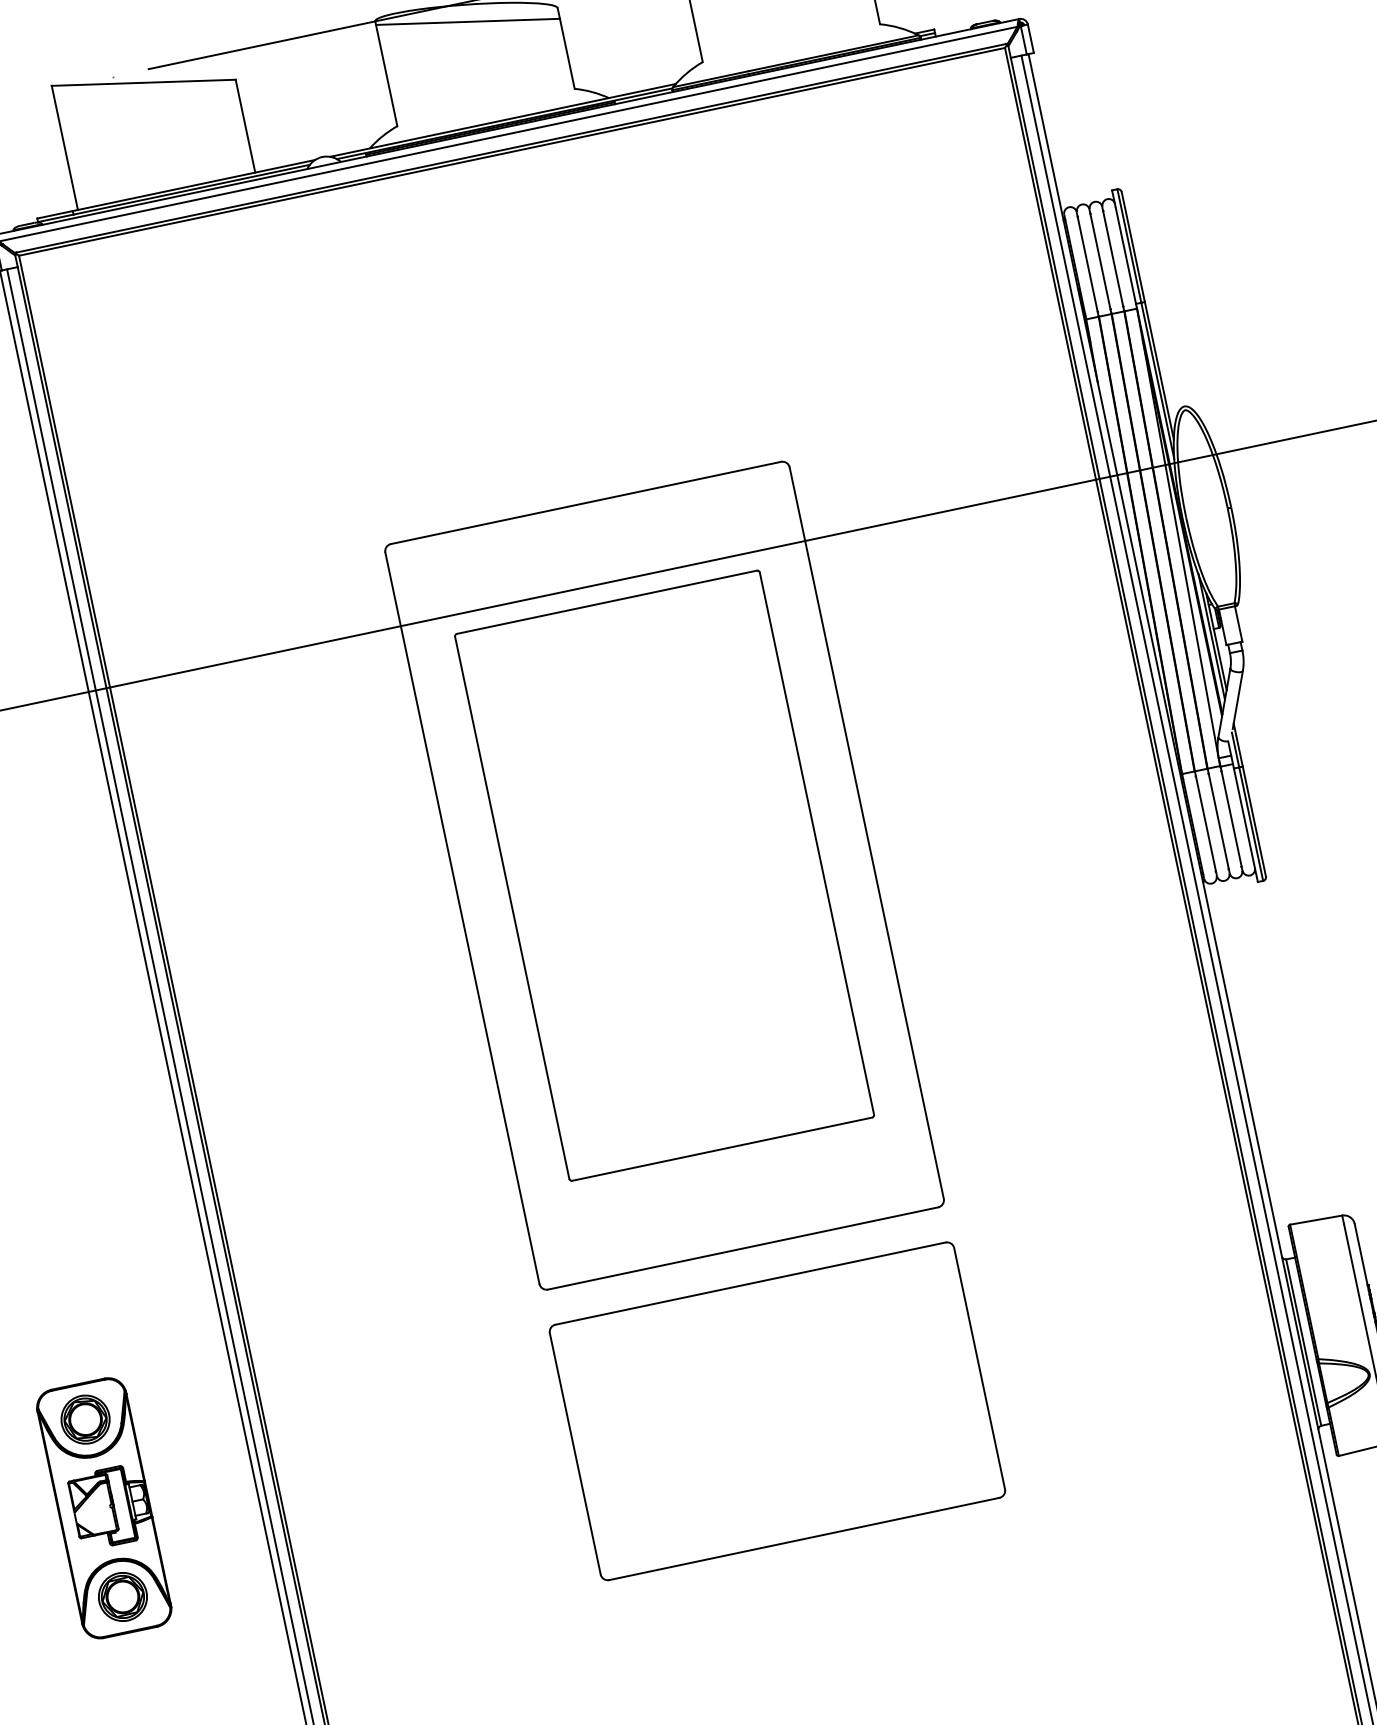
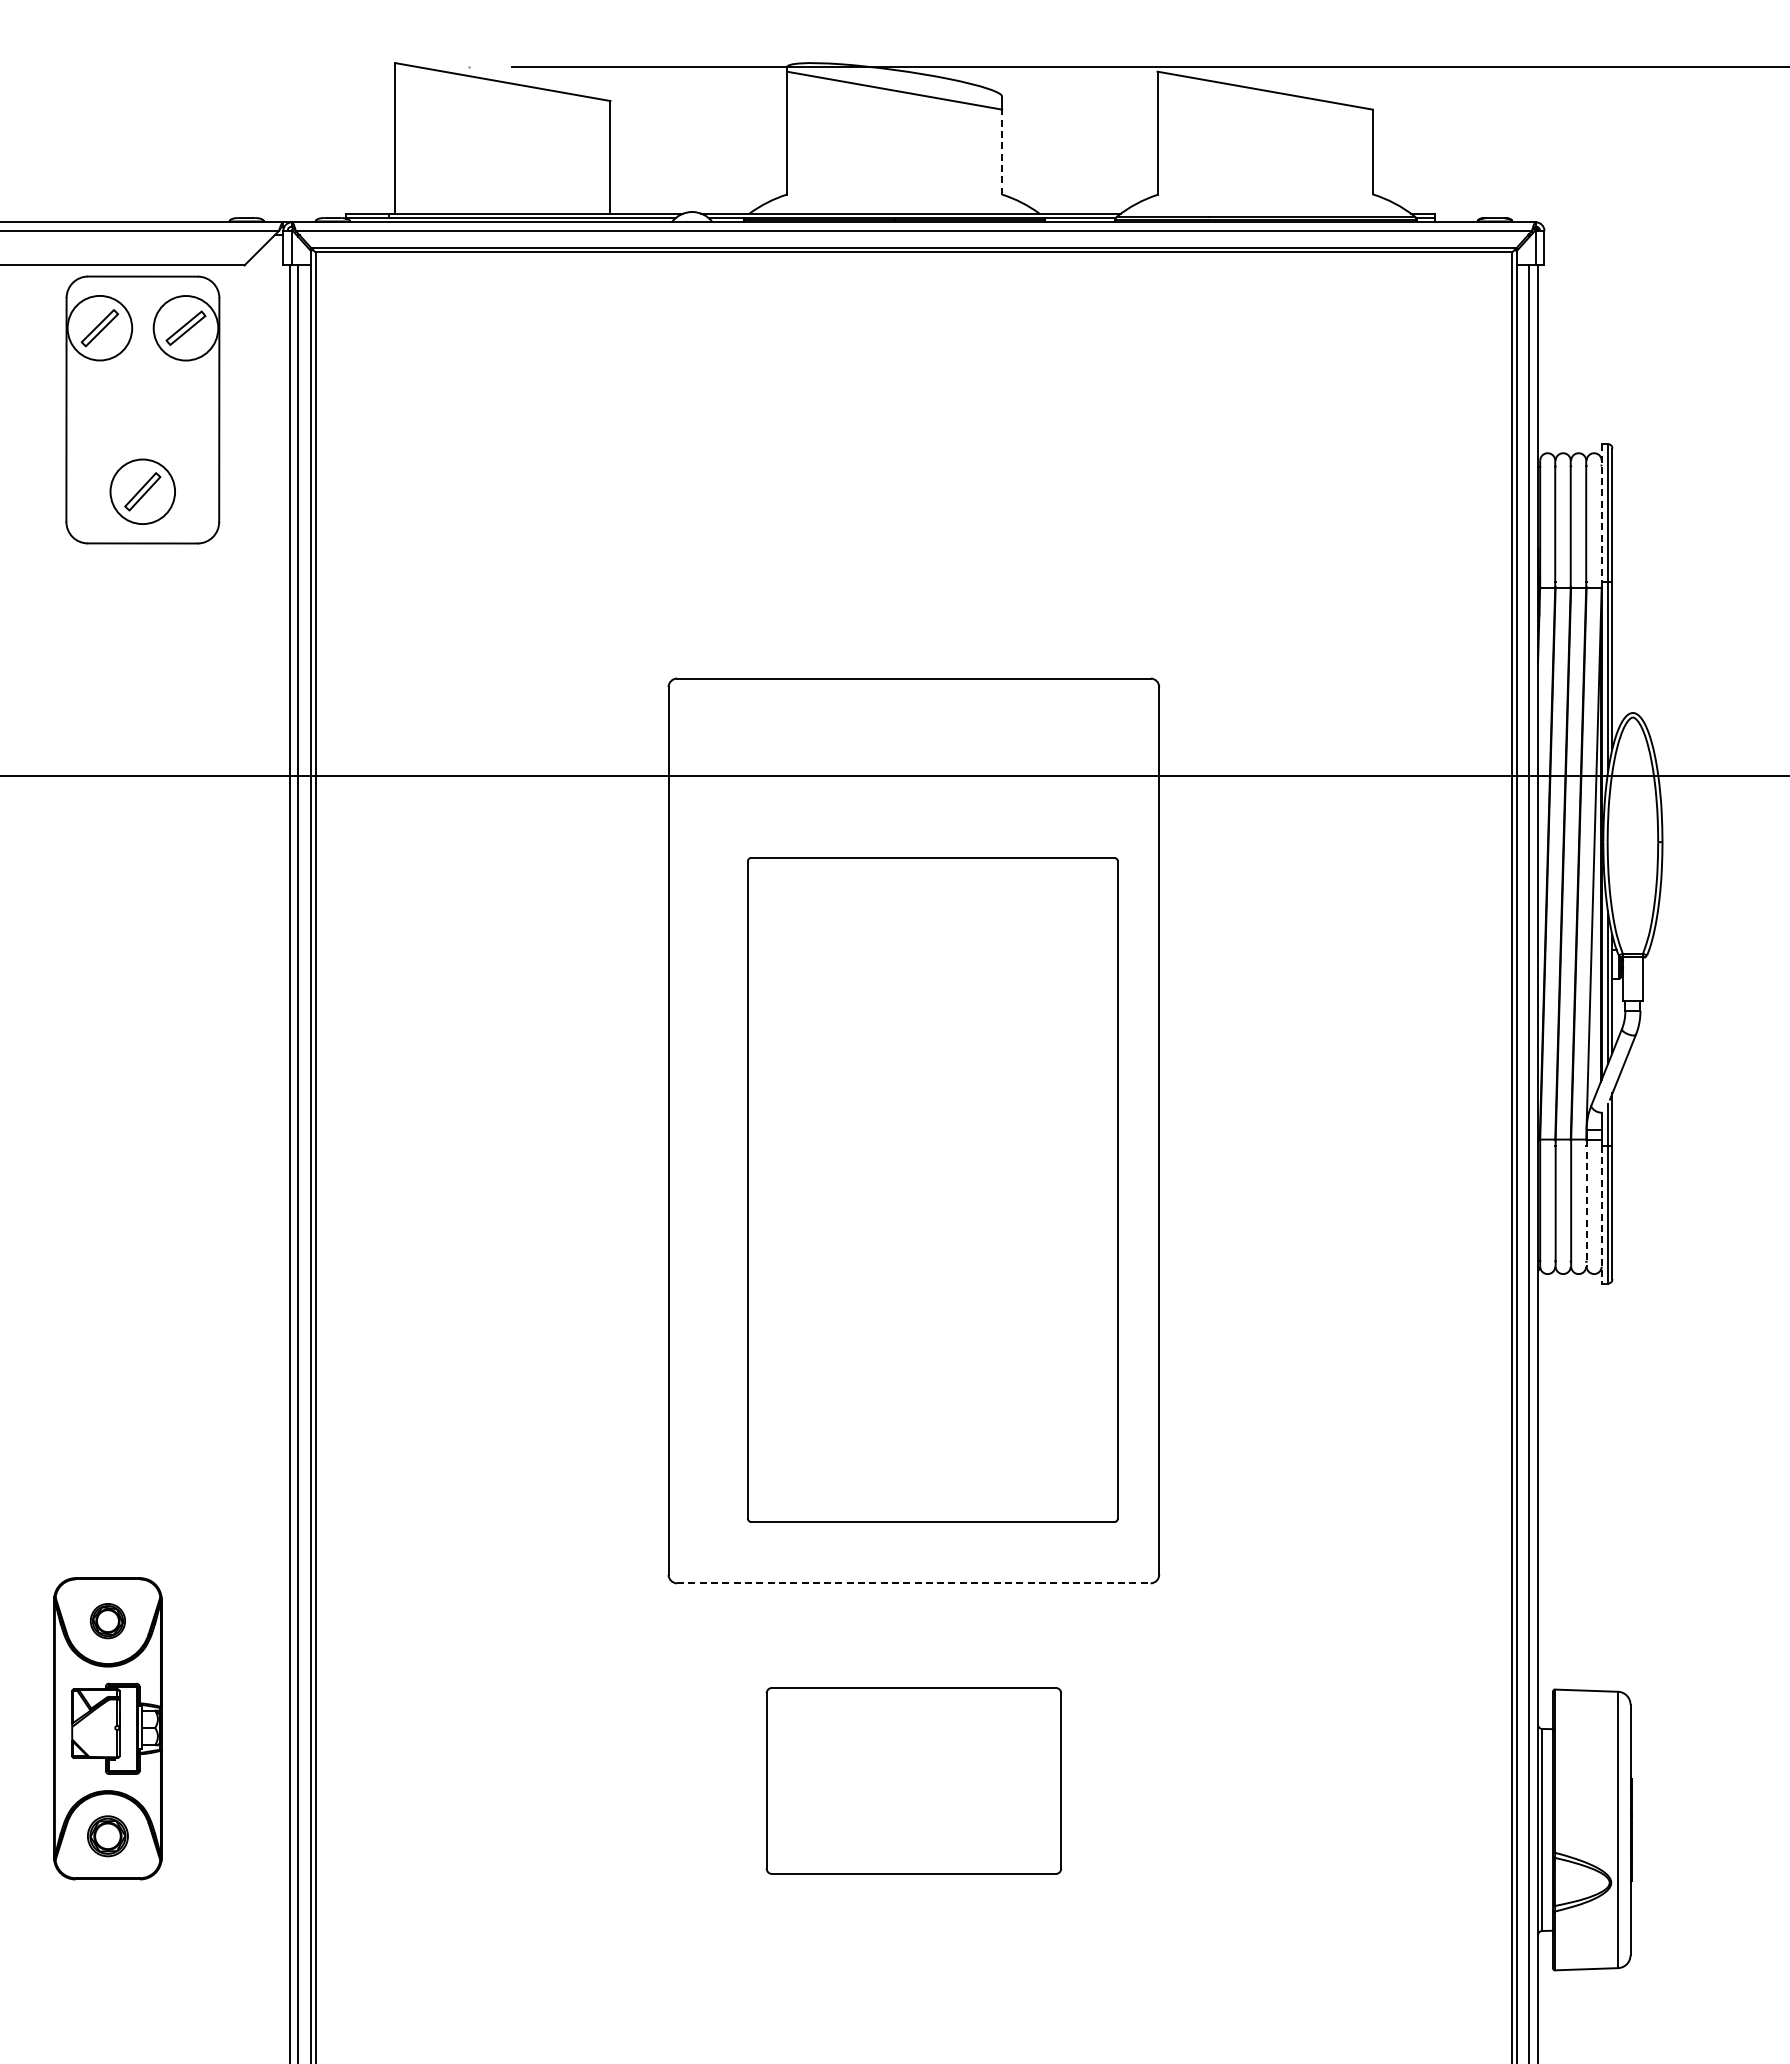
line: (567, 53) -> (1002, 151), solid -> dashed
line: (1123, 247) -> (1601, 513), solid -> dashed
line: (1231, 818) -> (1586, 1203), solid -> dashed
line: (1245, 825) -> (1601, 1214), solid -> dashed
part: (664, 875) -> (932, 1189), moved
line: (742, 1248) -> (913, 1583), solid -> dashed
part: (777, 1411) -> (913, 1780), size x0.6
part: (85, 1419) -> (107, 1620), size x0.6
part: (122, 1596) -> (107, 1835), size x0.7

